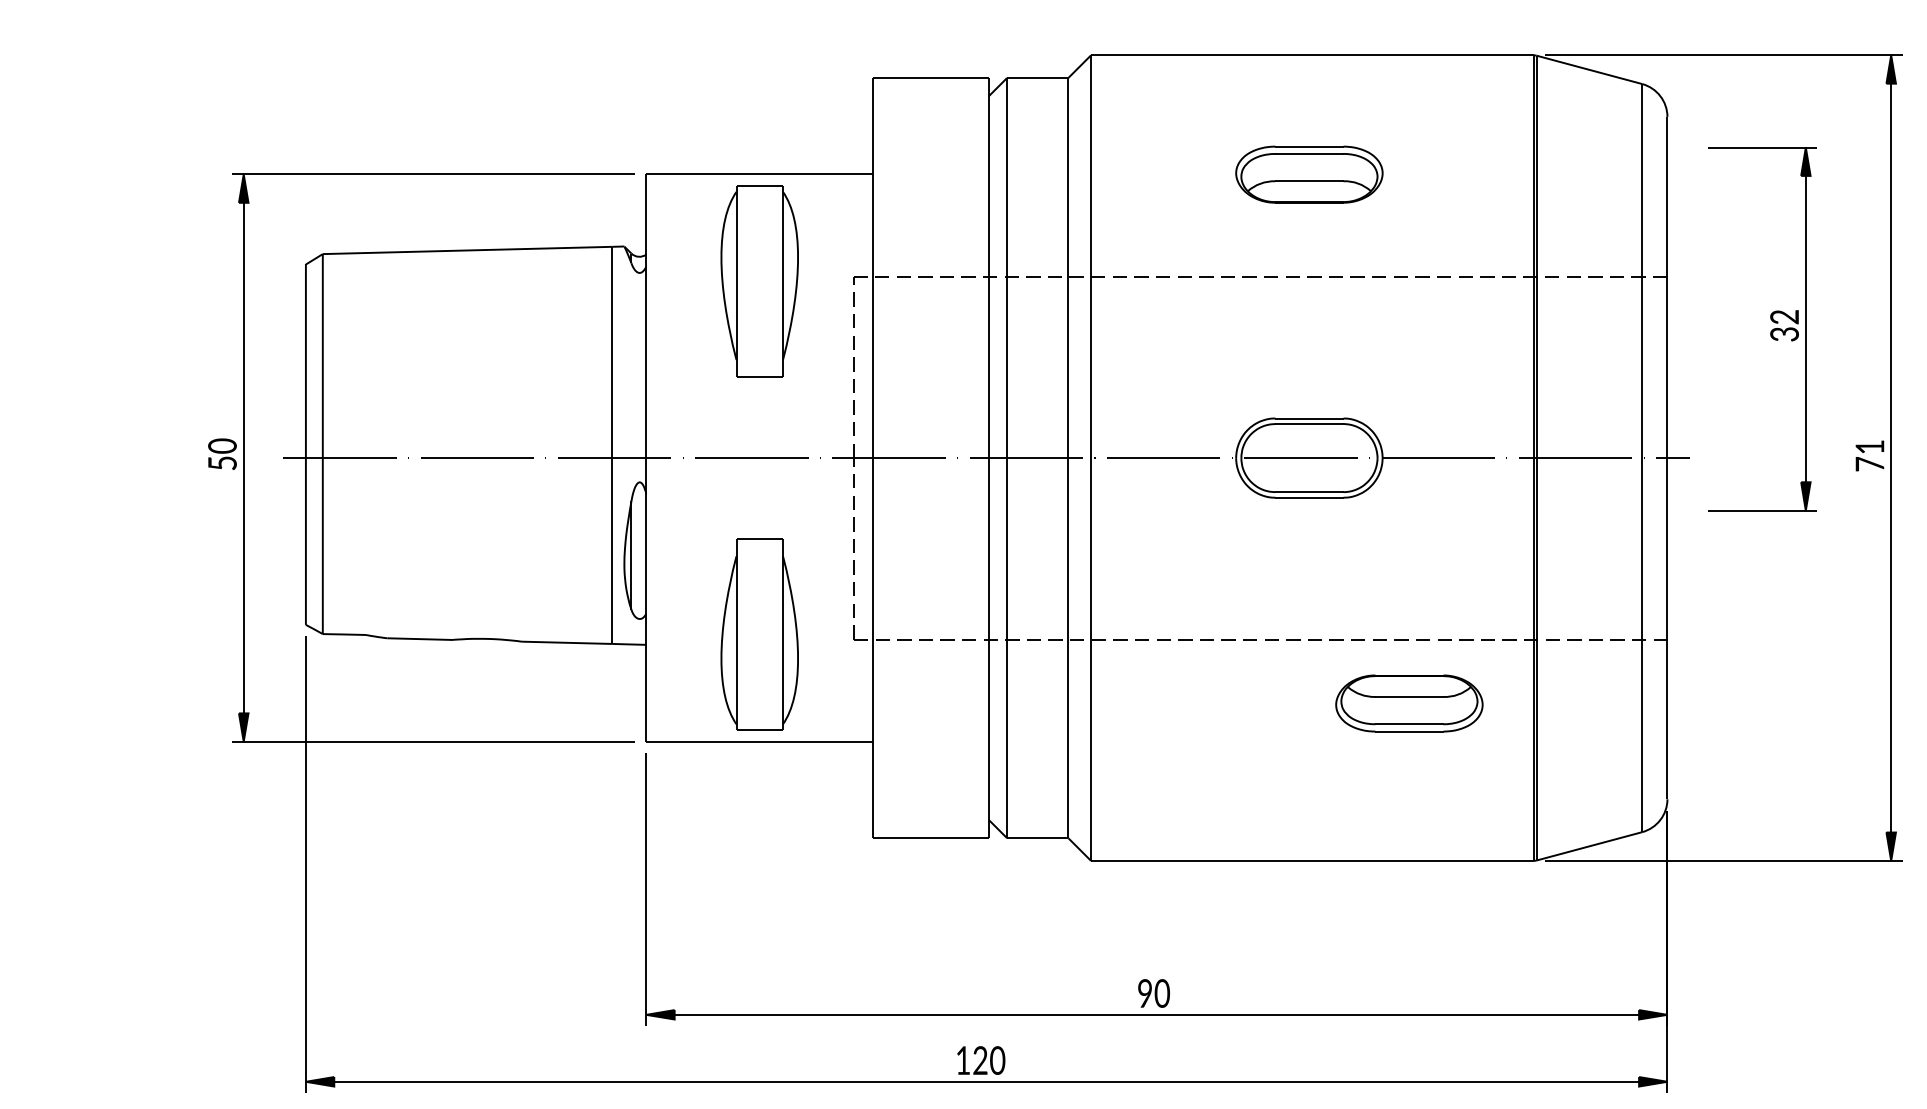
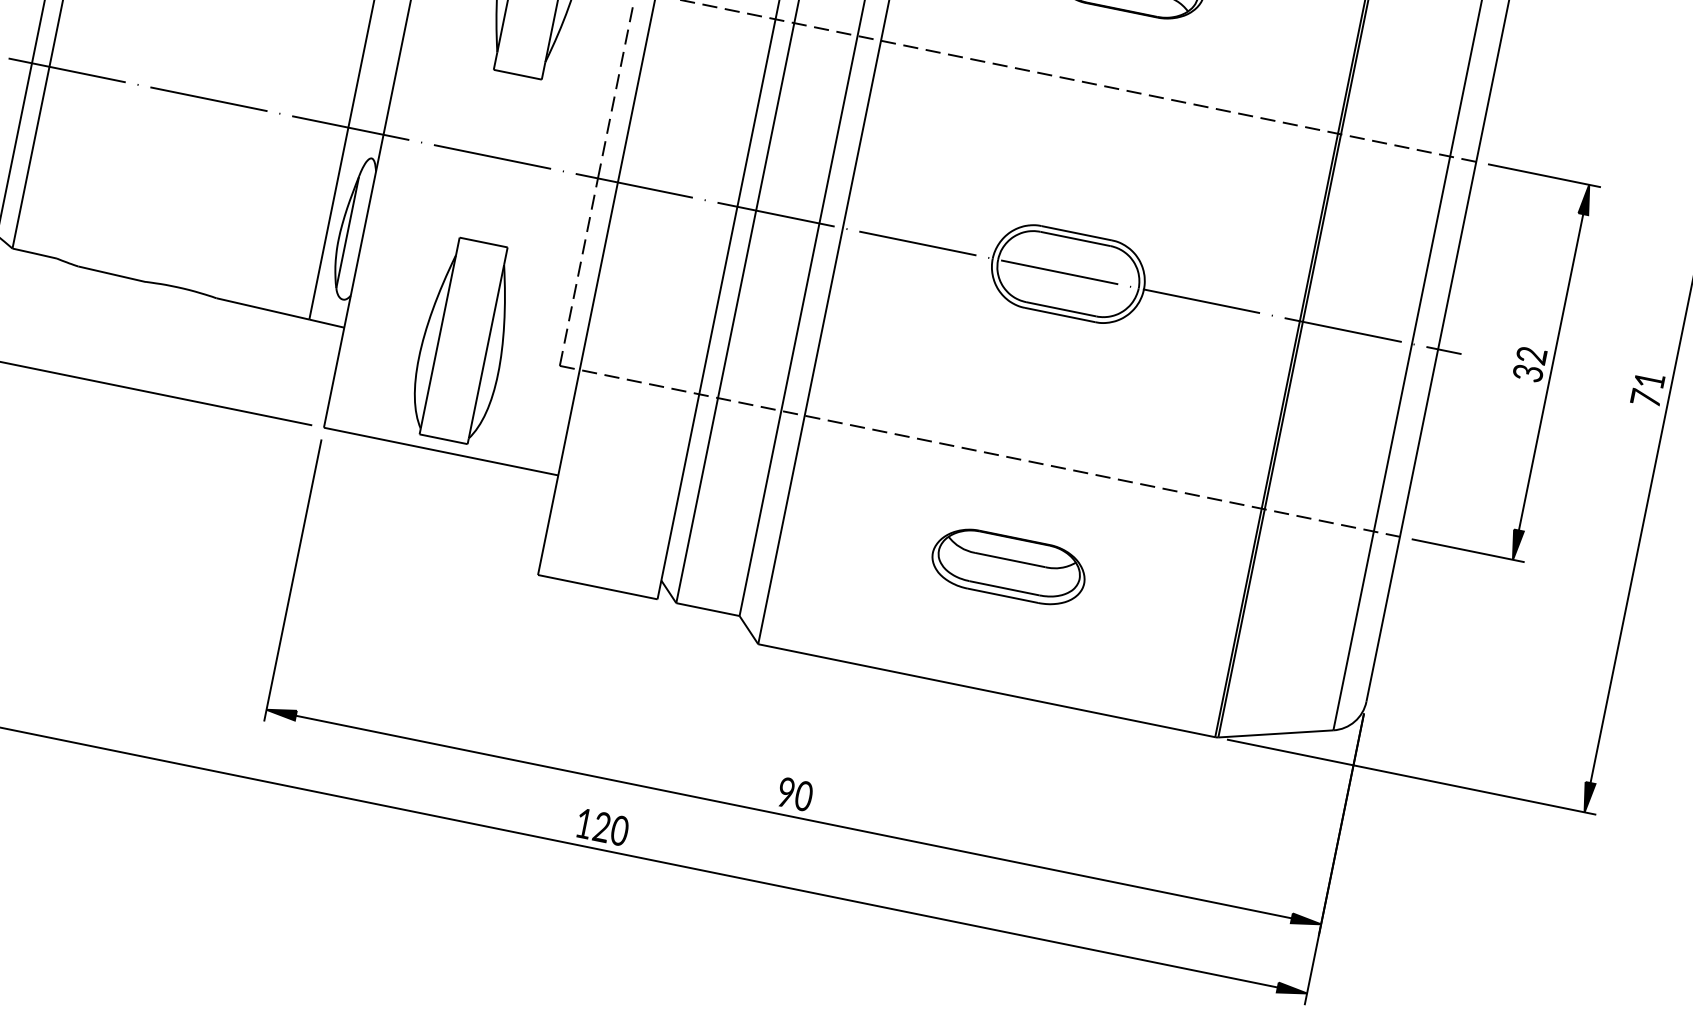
part: (1770, 331) -> (1514, 367), moved
part: (1409, 703) -> (1008, 566), moved

